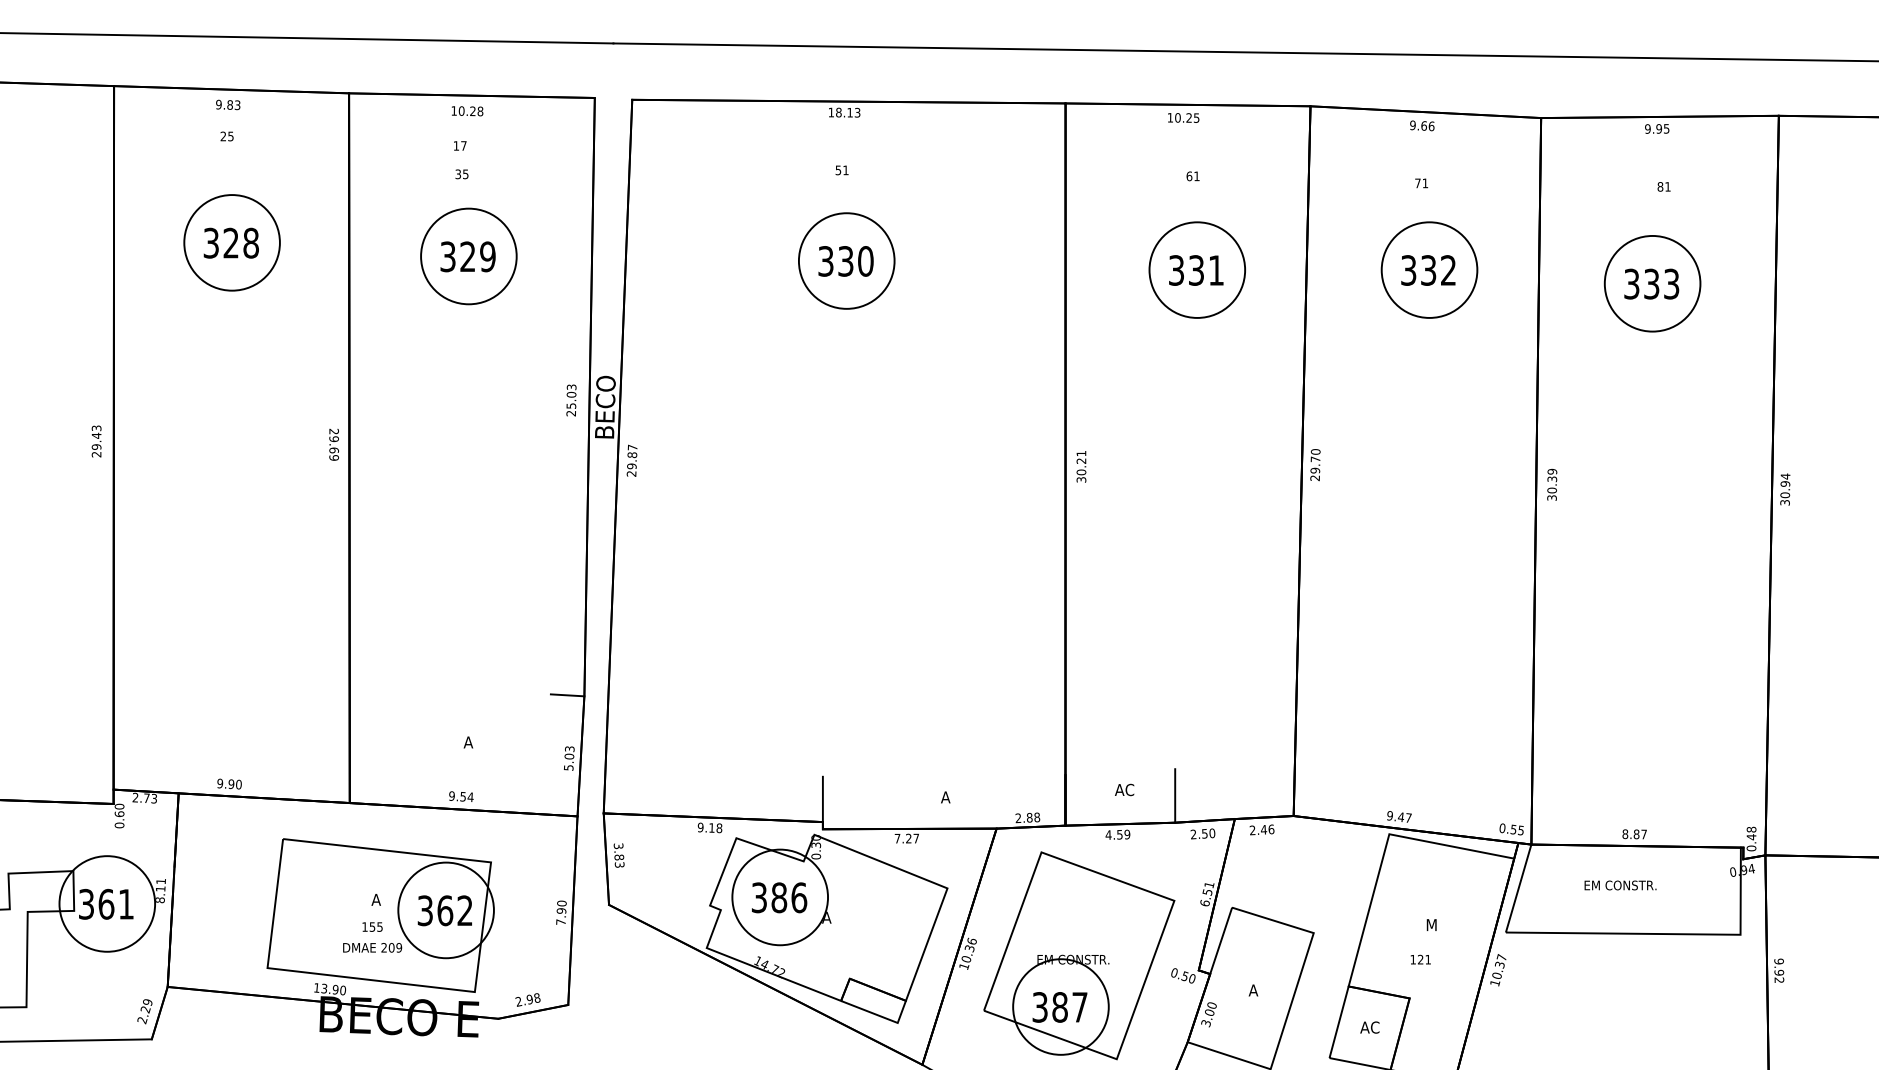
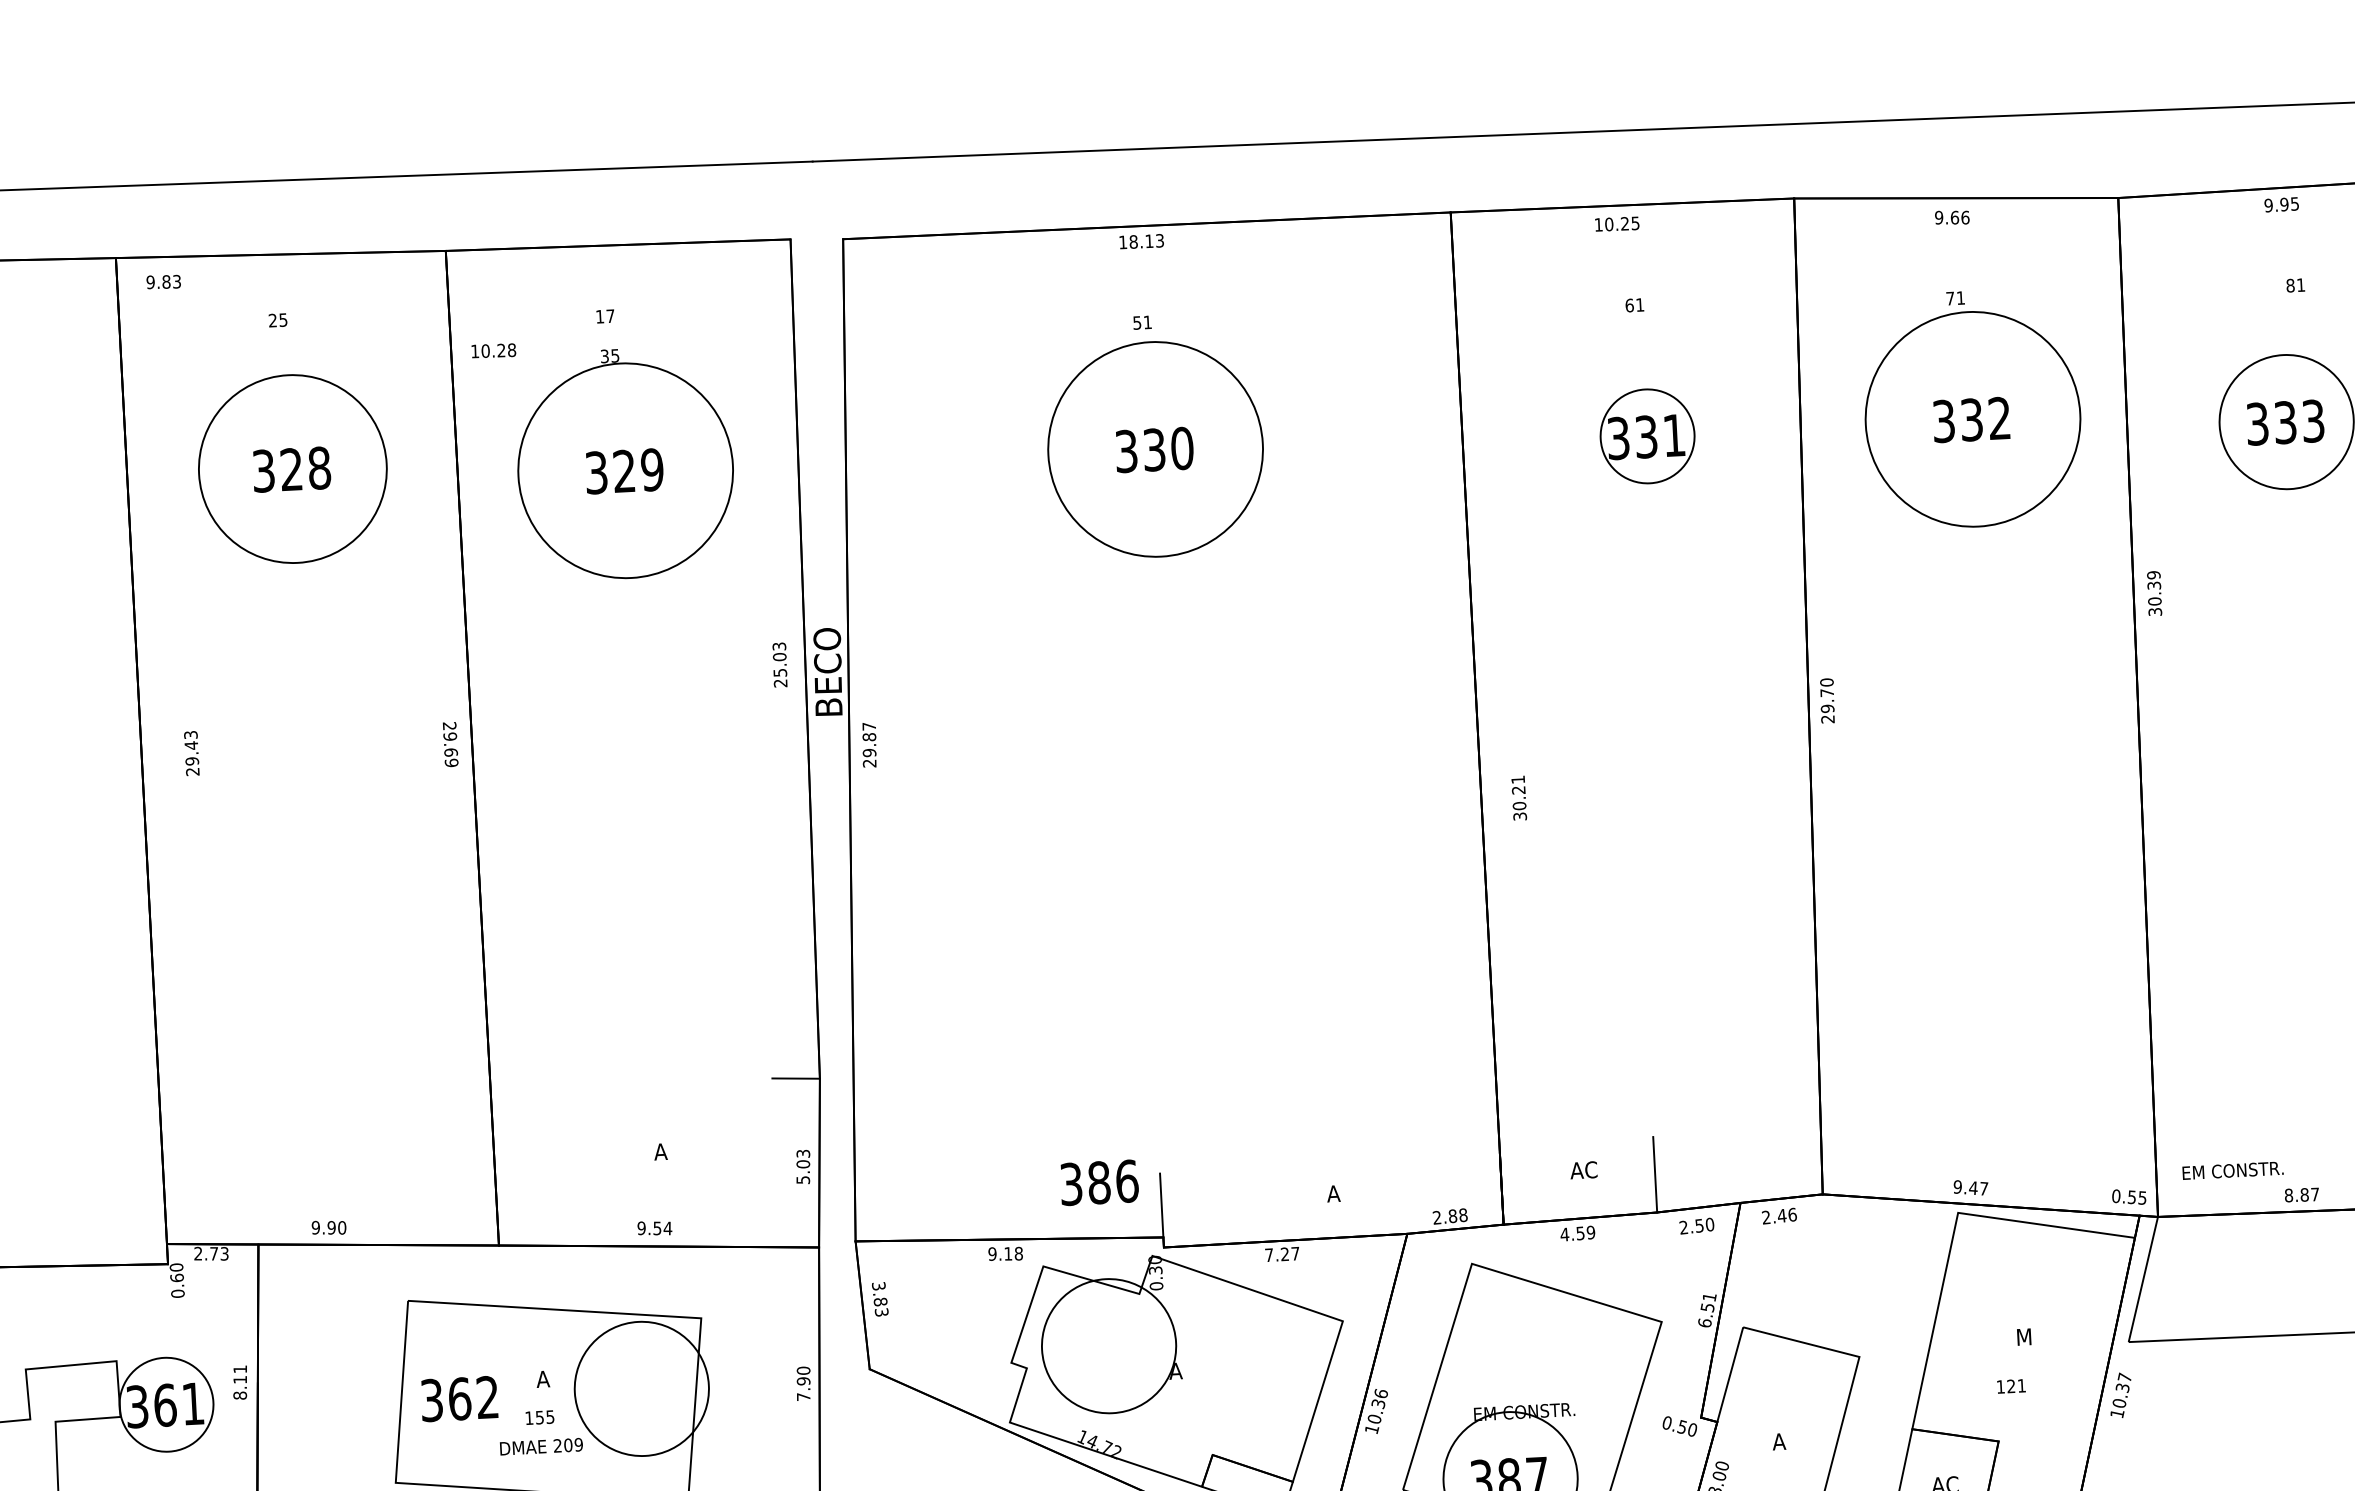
text: (228, 104) -> (164, 281), moved
text: (467, 111) -> (493, 351), moved
circle: (231, 242) -> (291, 468), size x1.4
circle: (468, 256) -> (625, 470), size x1.6
circle: (846, 260) -> (1155, 448), size x1.6
circle: (1197, 269) -> (1647, 435), size x0.7
circle: (1429, 269) -> (1972, 418), size x1.6
text: (96, 441) -> (191, 753), moved
text: (1081, 466) -> (1519, 797), moved
text: (1552, 484) -> (2154, 593), moved
text: (1620, 885) -> (2232, 1170), moved
text: (779, 897) -> (1099, 1182), moved
circle: (107, 903) -> (166, 1404), size x0.7
text: (444, 910) -> (458, 1398), moved

